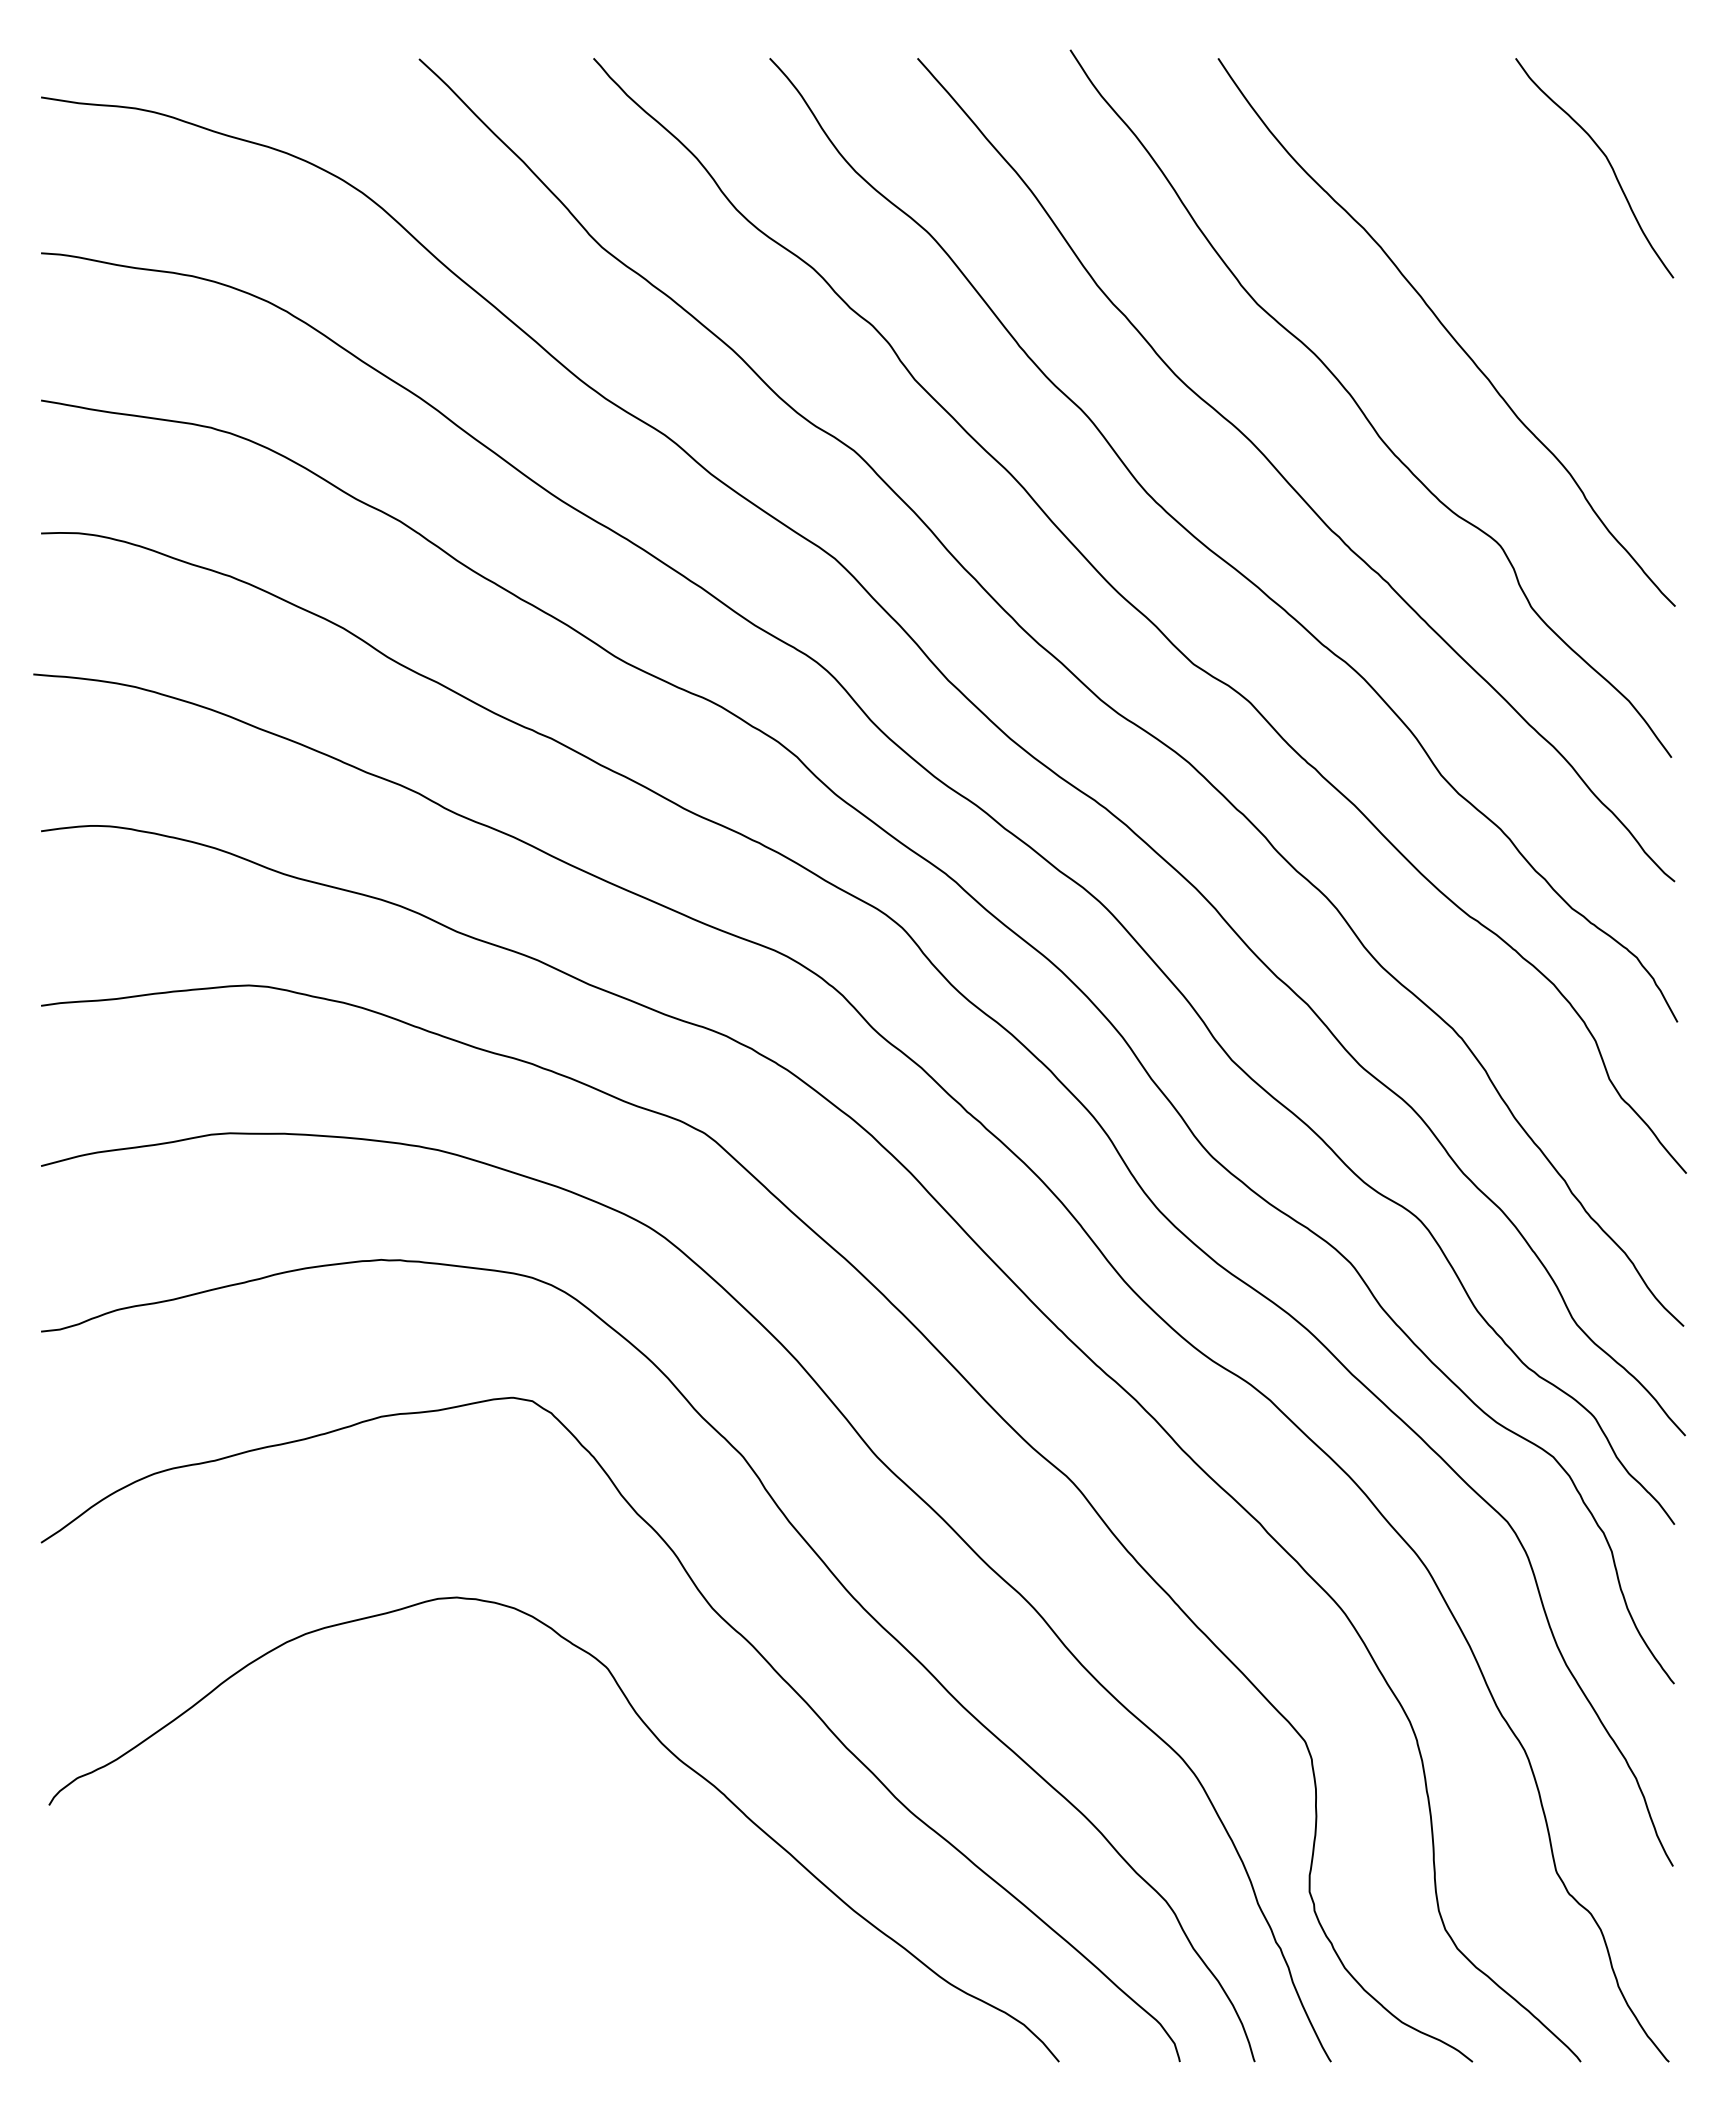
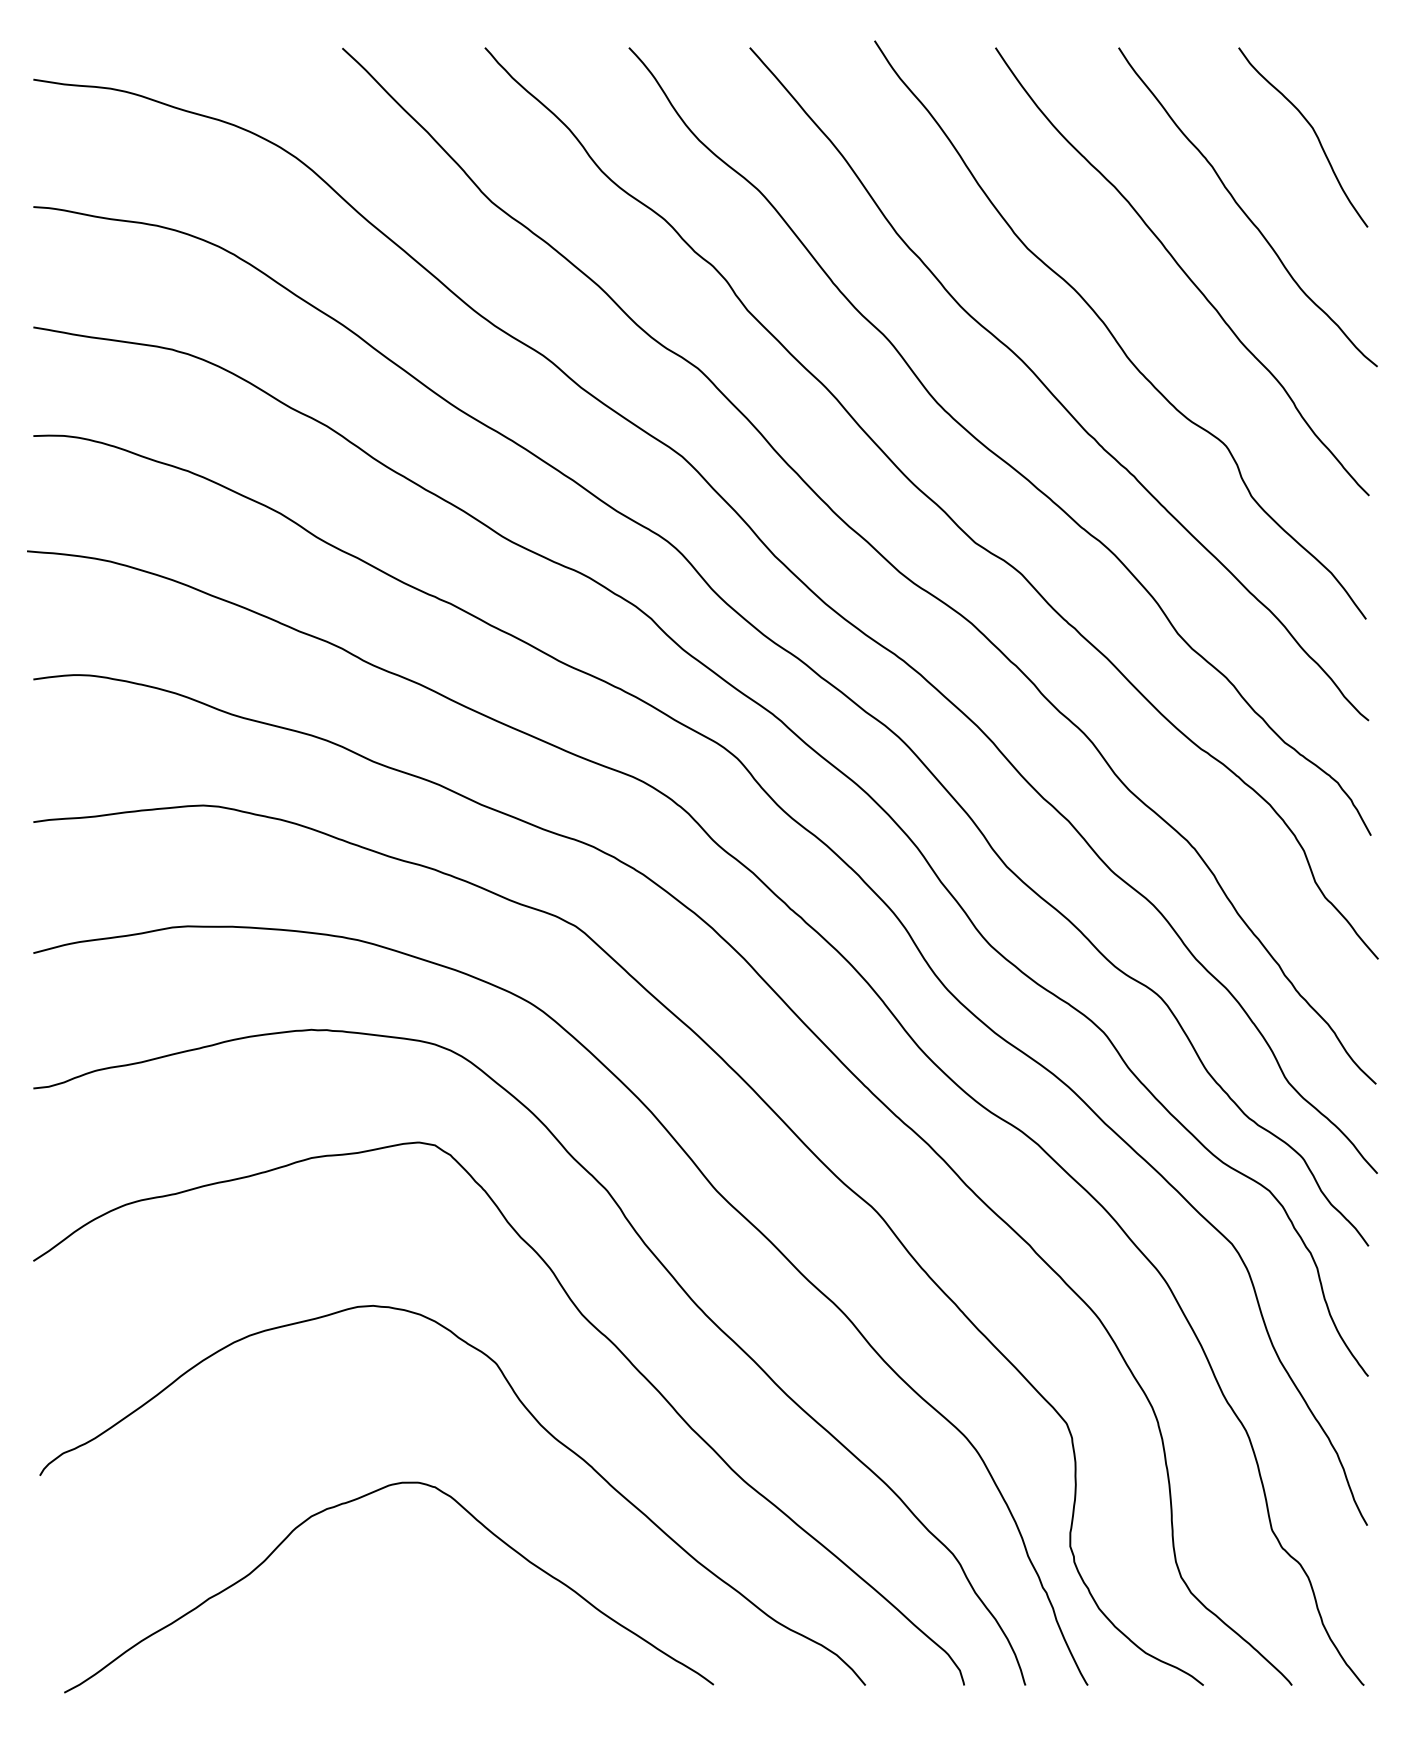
curve: (1521, 257) -> (1243, 210), added
curve: (433, 1836) -> (354, 1501), added

